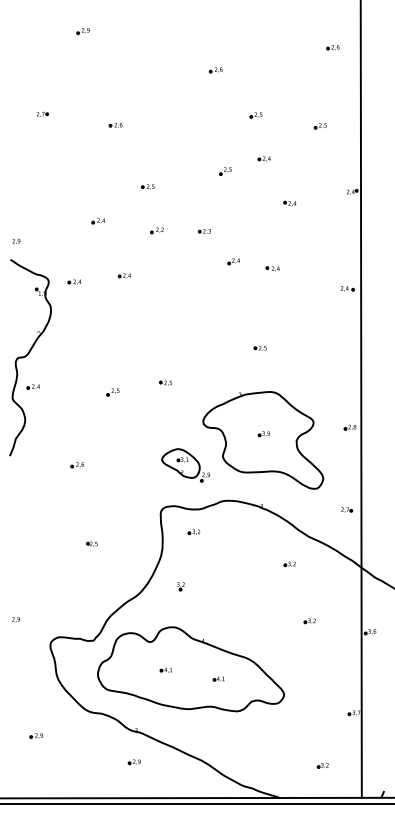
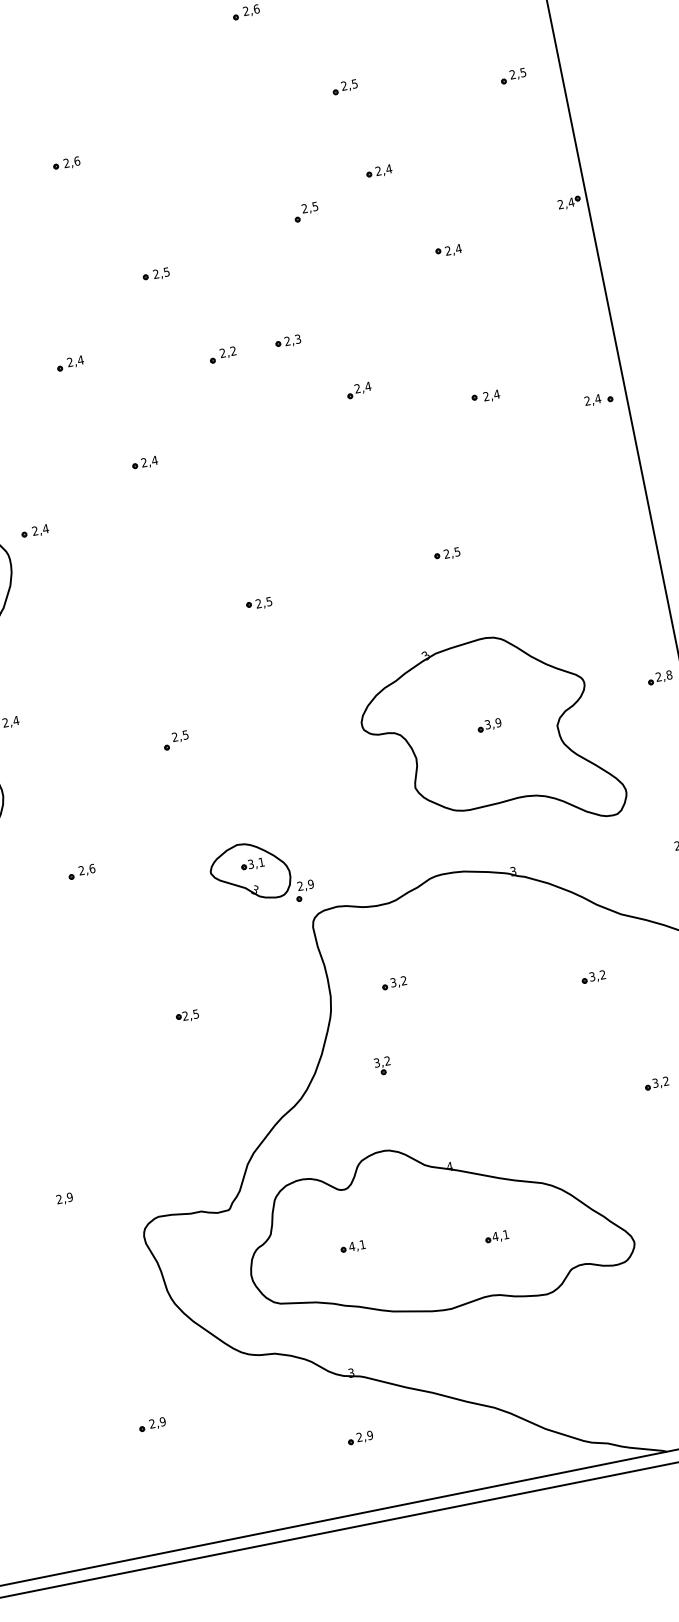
part: (319, 126) -> (511, 77), moved
part: (156, 230) -> (221, 354), moved
part: (272, 268) -> (485, 396), moved
part: (74, 281) -> (34, 530), moved
part: (165, 382) -> (258, 602), moved
part: (112, 392) -> (174, 741), moved
part: (77, 465) -> (81, 872), moved
part: (185, 465) -> (260, 874), moved
part: (193, 532) -> (393, 984), moved
part: (165, 669) -> (351, 1245), moved

